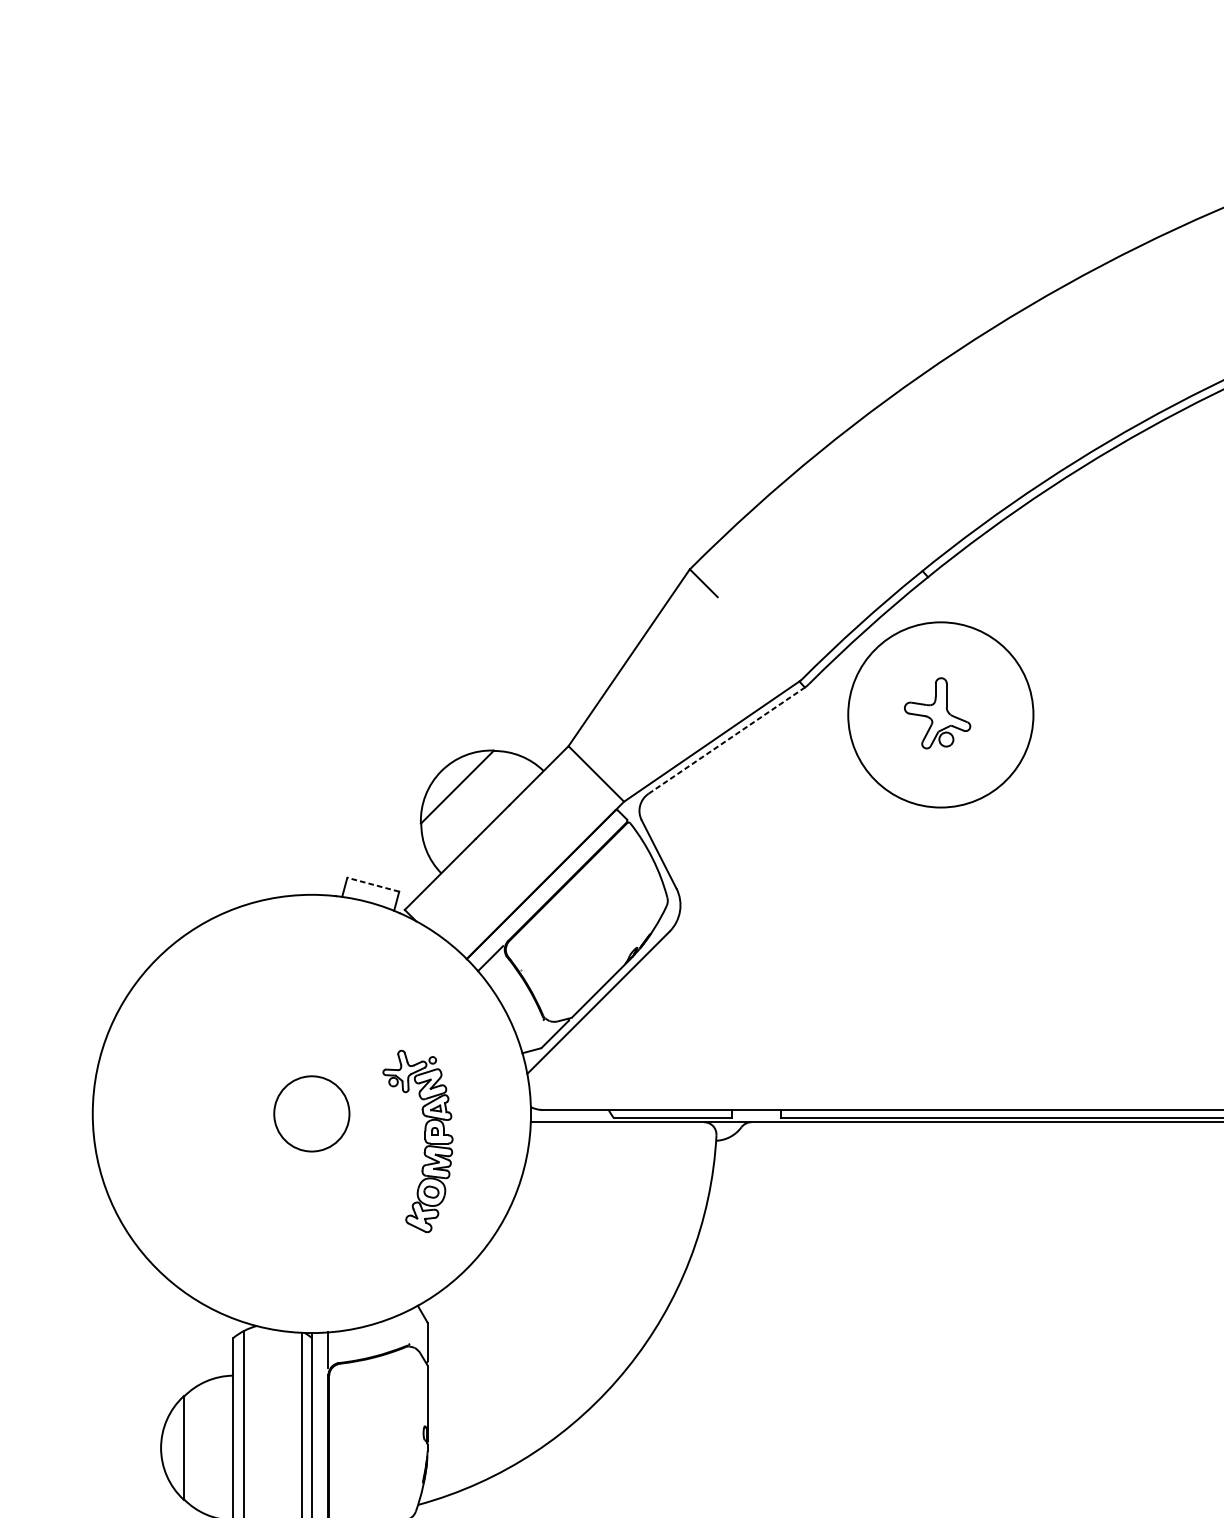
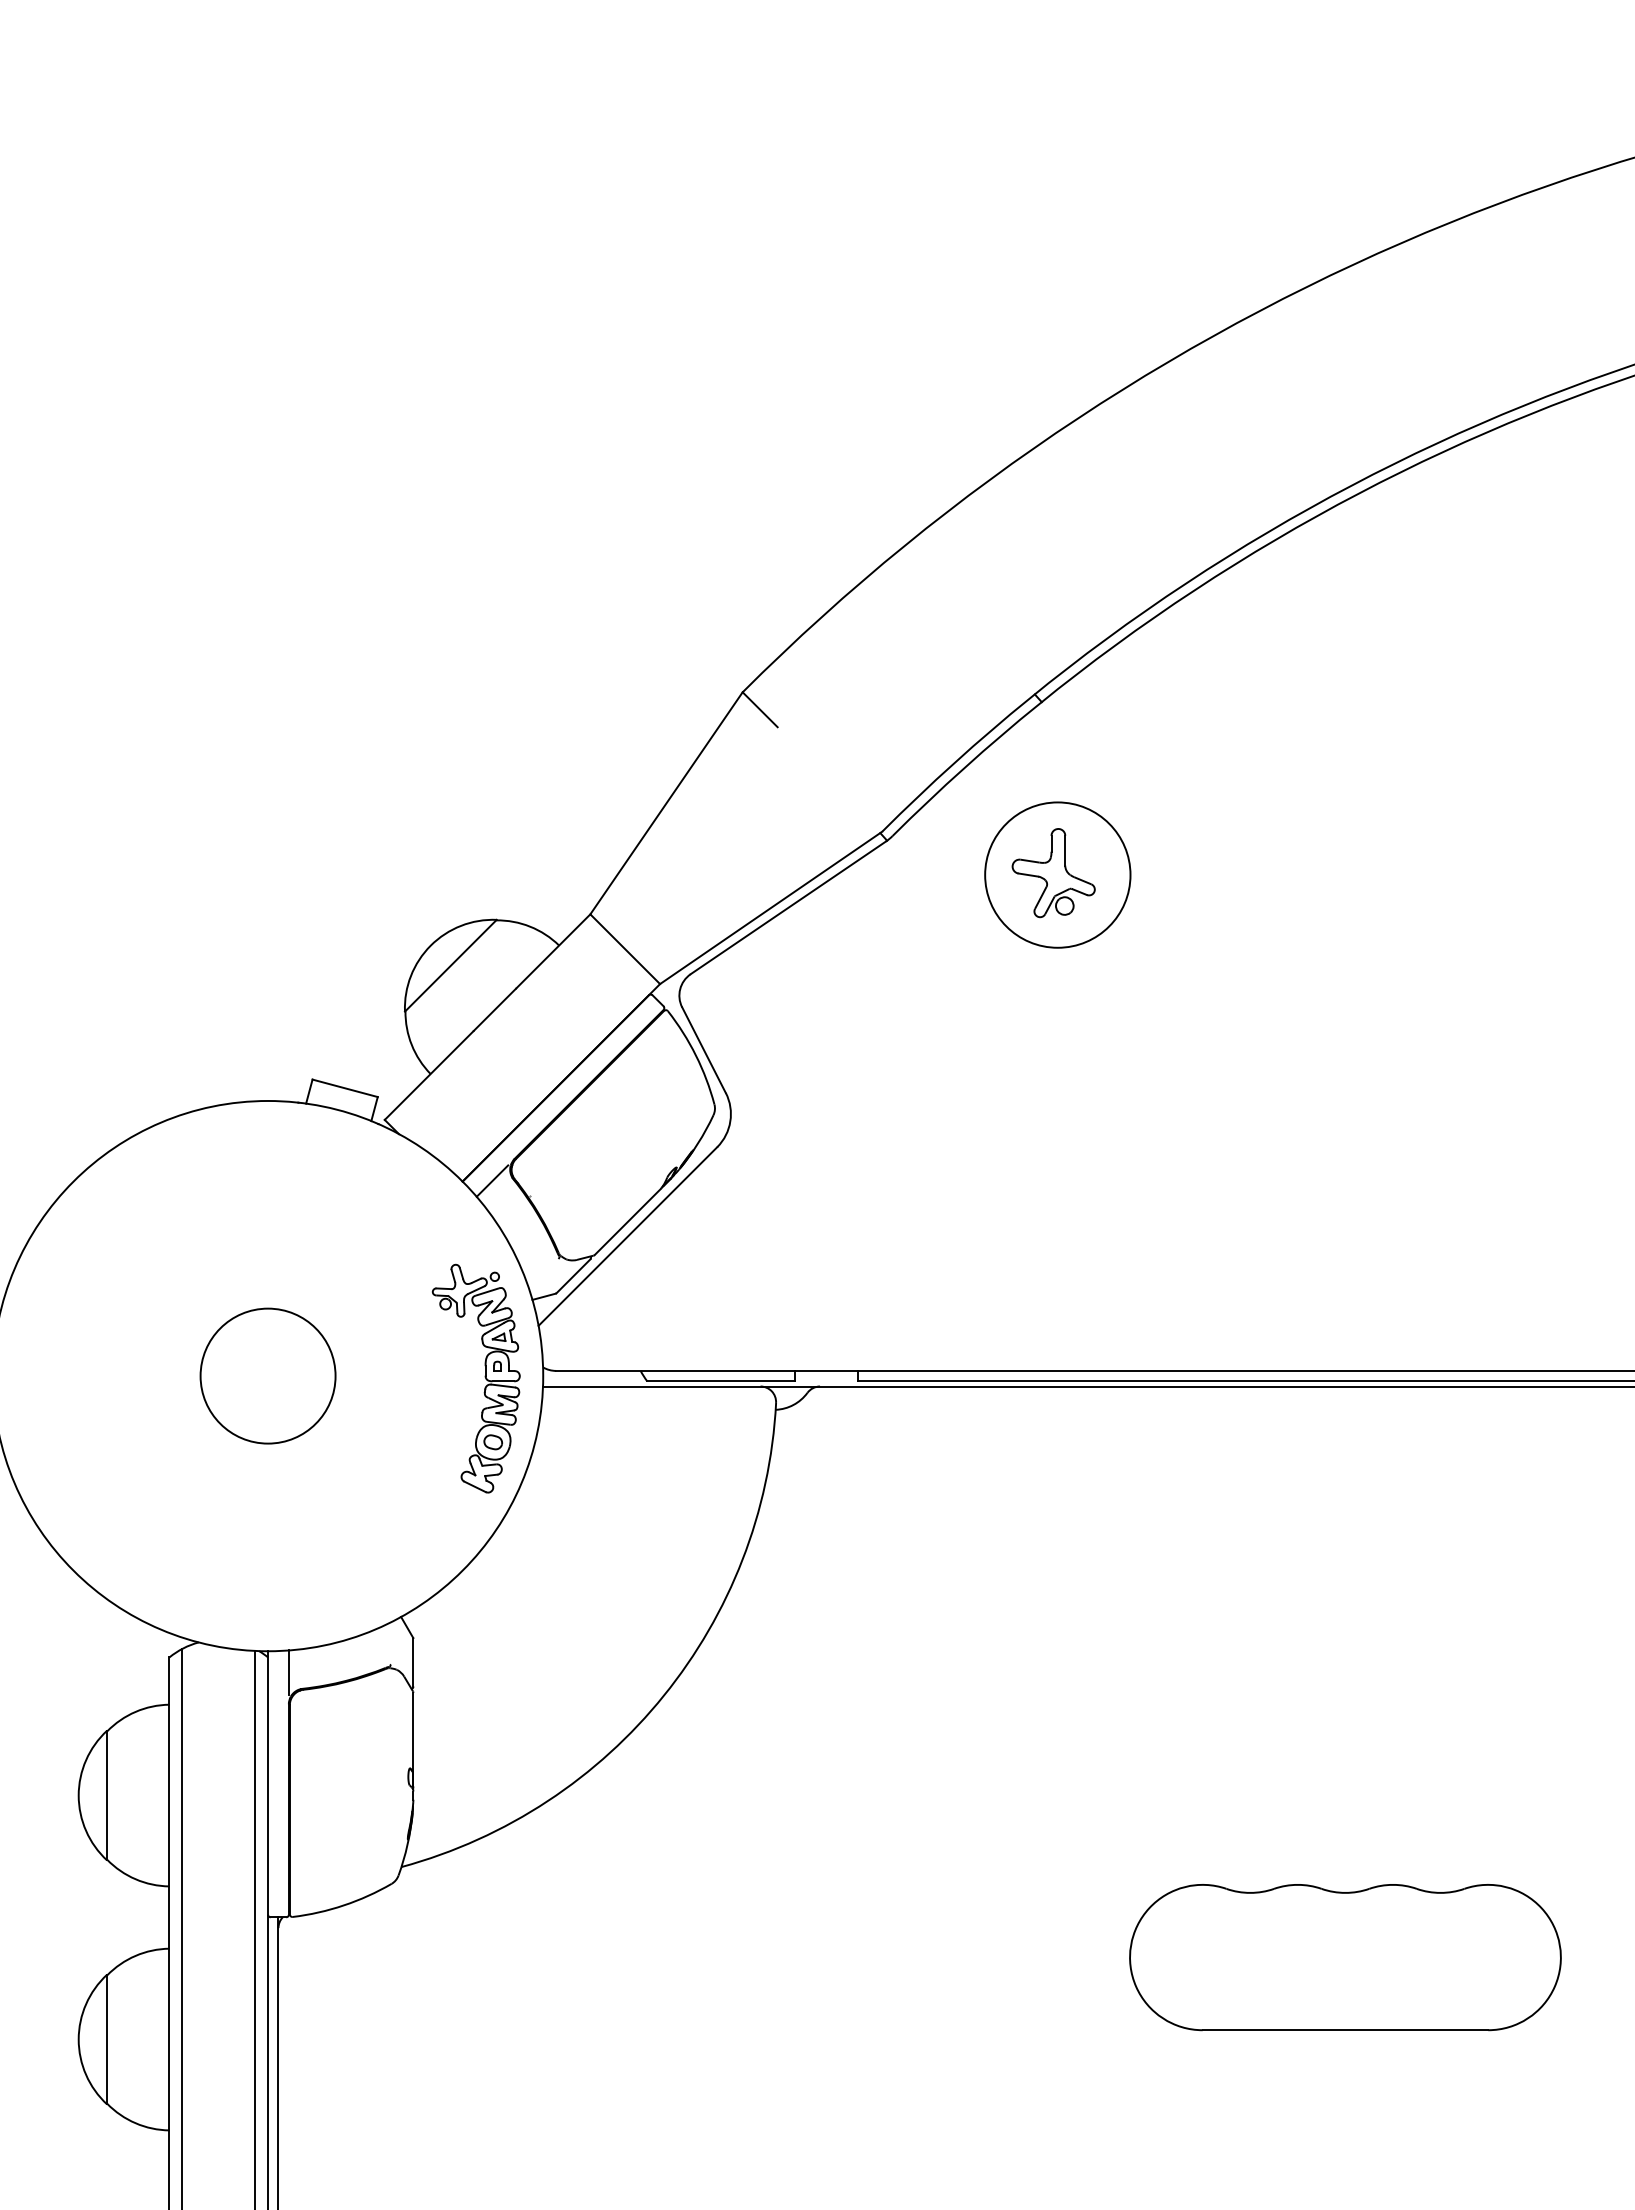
circle: (940, 714) -> (1057, 874), size x0.62
line: (726, 740) -> (788, 907), dashed -> solid
line: (373, 884) -> (345, 1088), dashed -> solid
circle: (311, 1113) -> (267, 1375), size x1.43
part: (424, 1140) -> (484, 1377), moved

